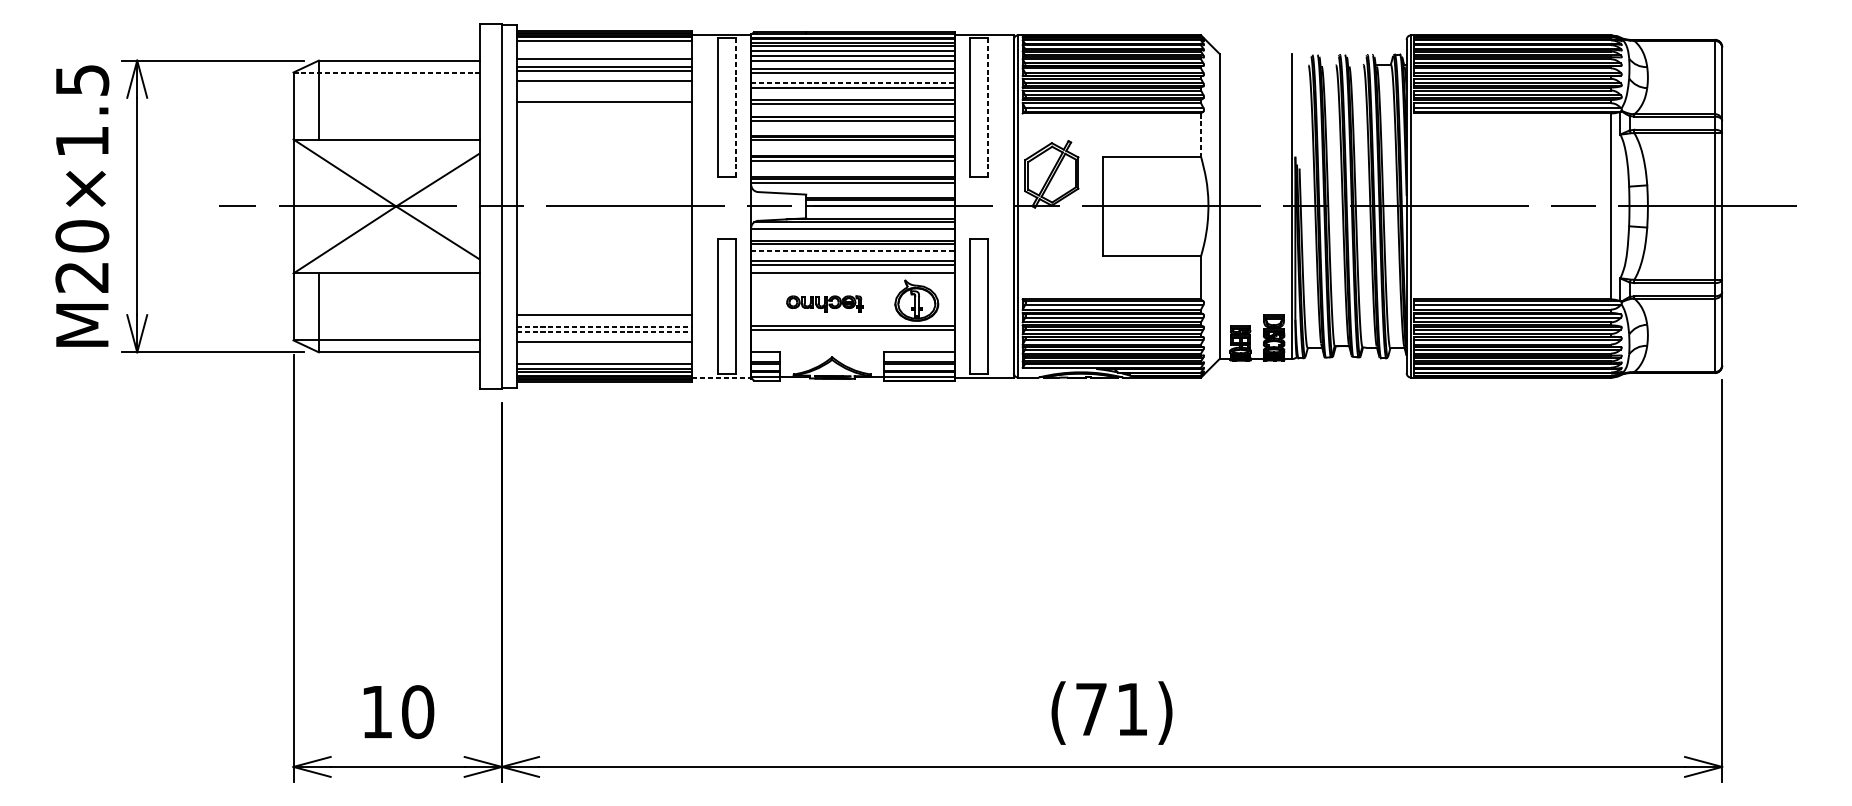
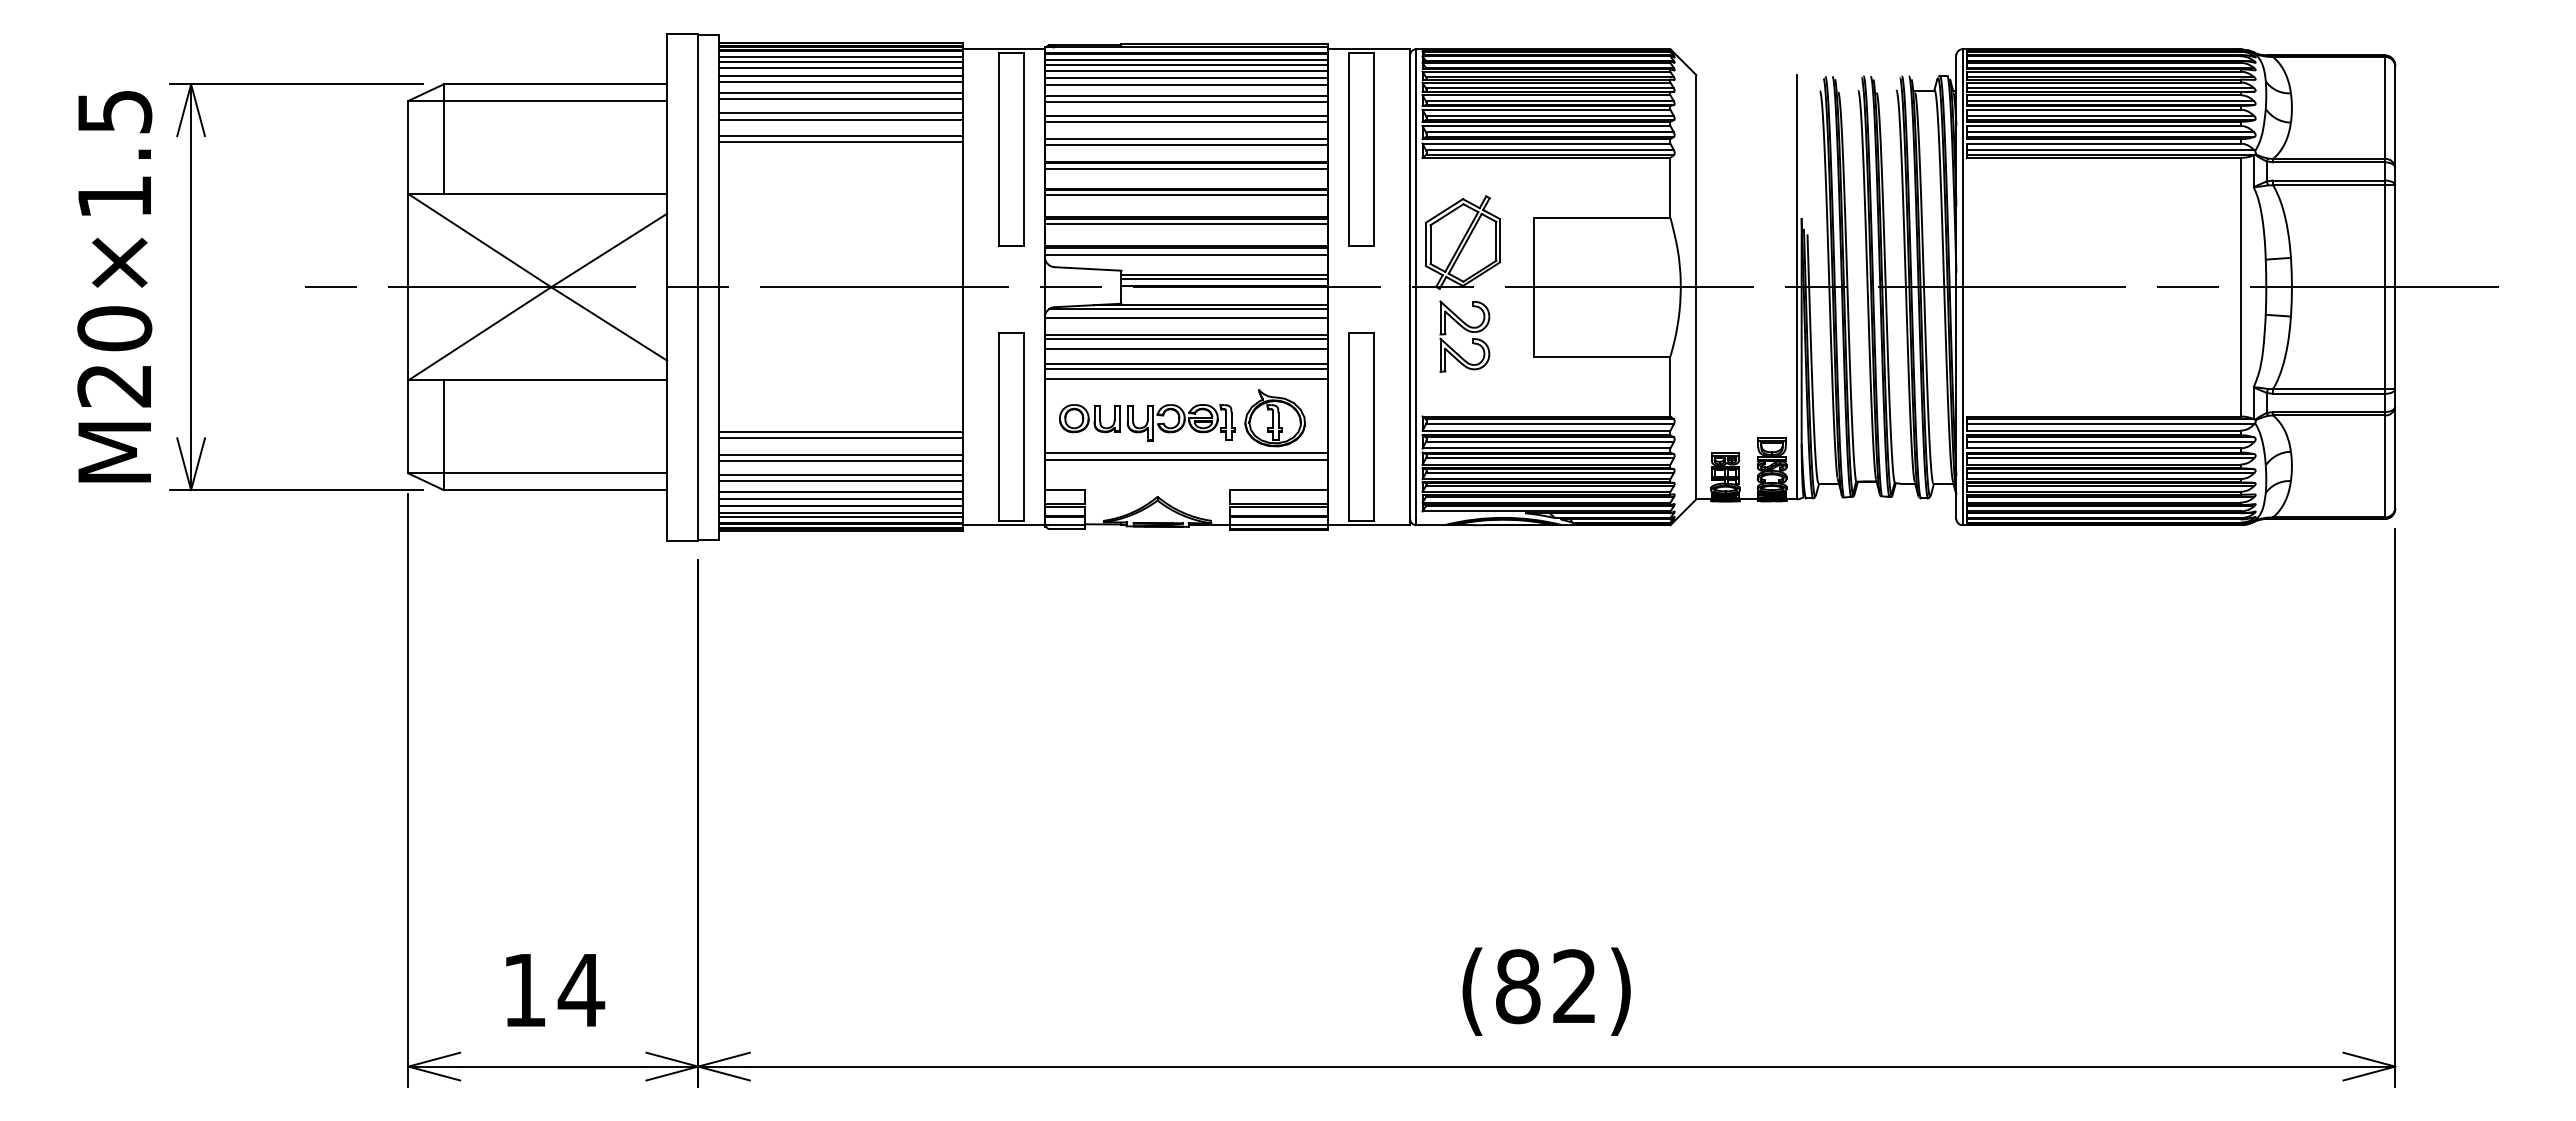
line: (604, 44) -> (840, 61), added
line: (604, 49) -> (840, 68), added
line: (604, 54) -> (840, 75), added
line: (387, 72) -> (538, 100), dashed -> solid
line: (853, 83) -> (1186, 116), dashed -> solid
line: (604, 85) -> (840, 119), added
line: (604, 98) -> (840, 136), added
line: (736, 107) -> (1024, 149), dashed -> solid
line: (987, 107) -> (1373, 149), dashed -> solid
line: (1201, 134) -> (1670, 187), dashed -> solid
part: (1052, 241) -> (1464, 336), added
line: (853, 250) -> (1186, 348), dashed -> solid
part: (824, 303) -> (1147, 422), size x1.67
line: (604, 310) -> (840, 432), added
line: (604, 326) -> (841, 454), dashed -> solid
line: (604, 331) -> (841, 461), dashed -> solid
line: (604, 346) -> (840, 481), added
line: (604, 354) -> (840, 492), added
line: (604, 358) -> (840, 498), added
line: (721, 377) -> (1003, 525), dashed -> solid
text: (1111, 709) -> (1545, 986), (71) -> (82)
text: (417, 711) -> (581, 989), 10 -> 14

